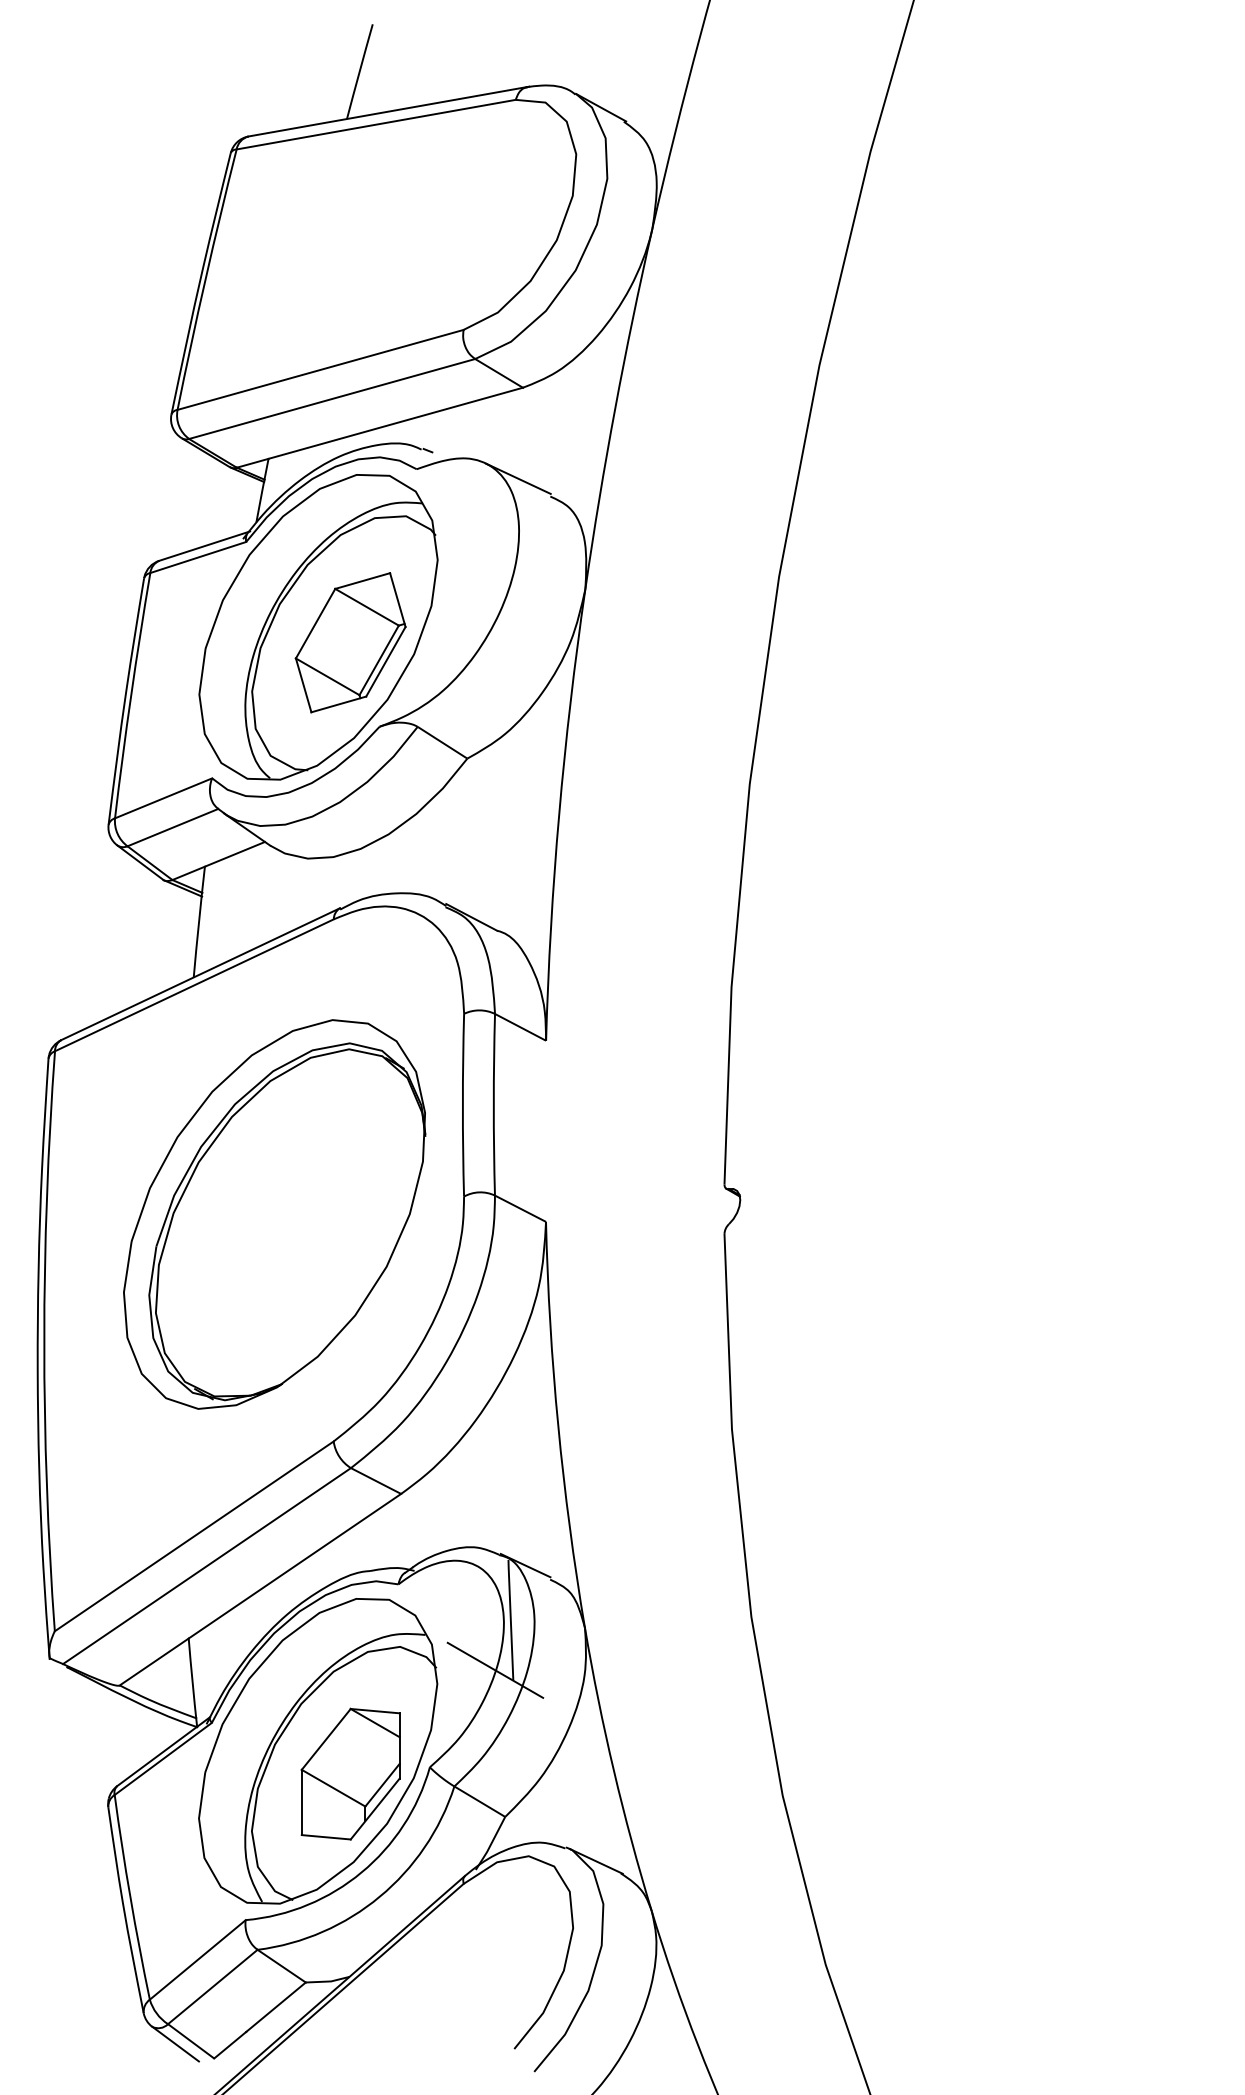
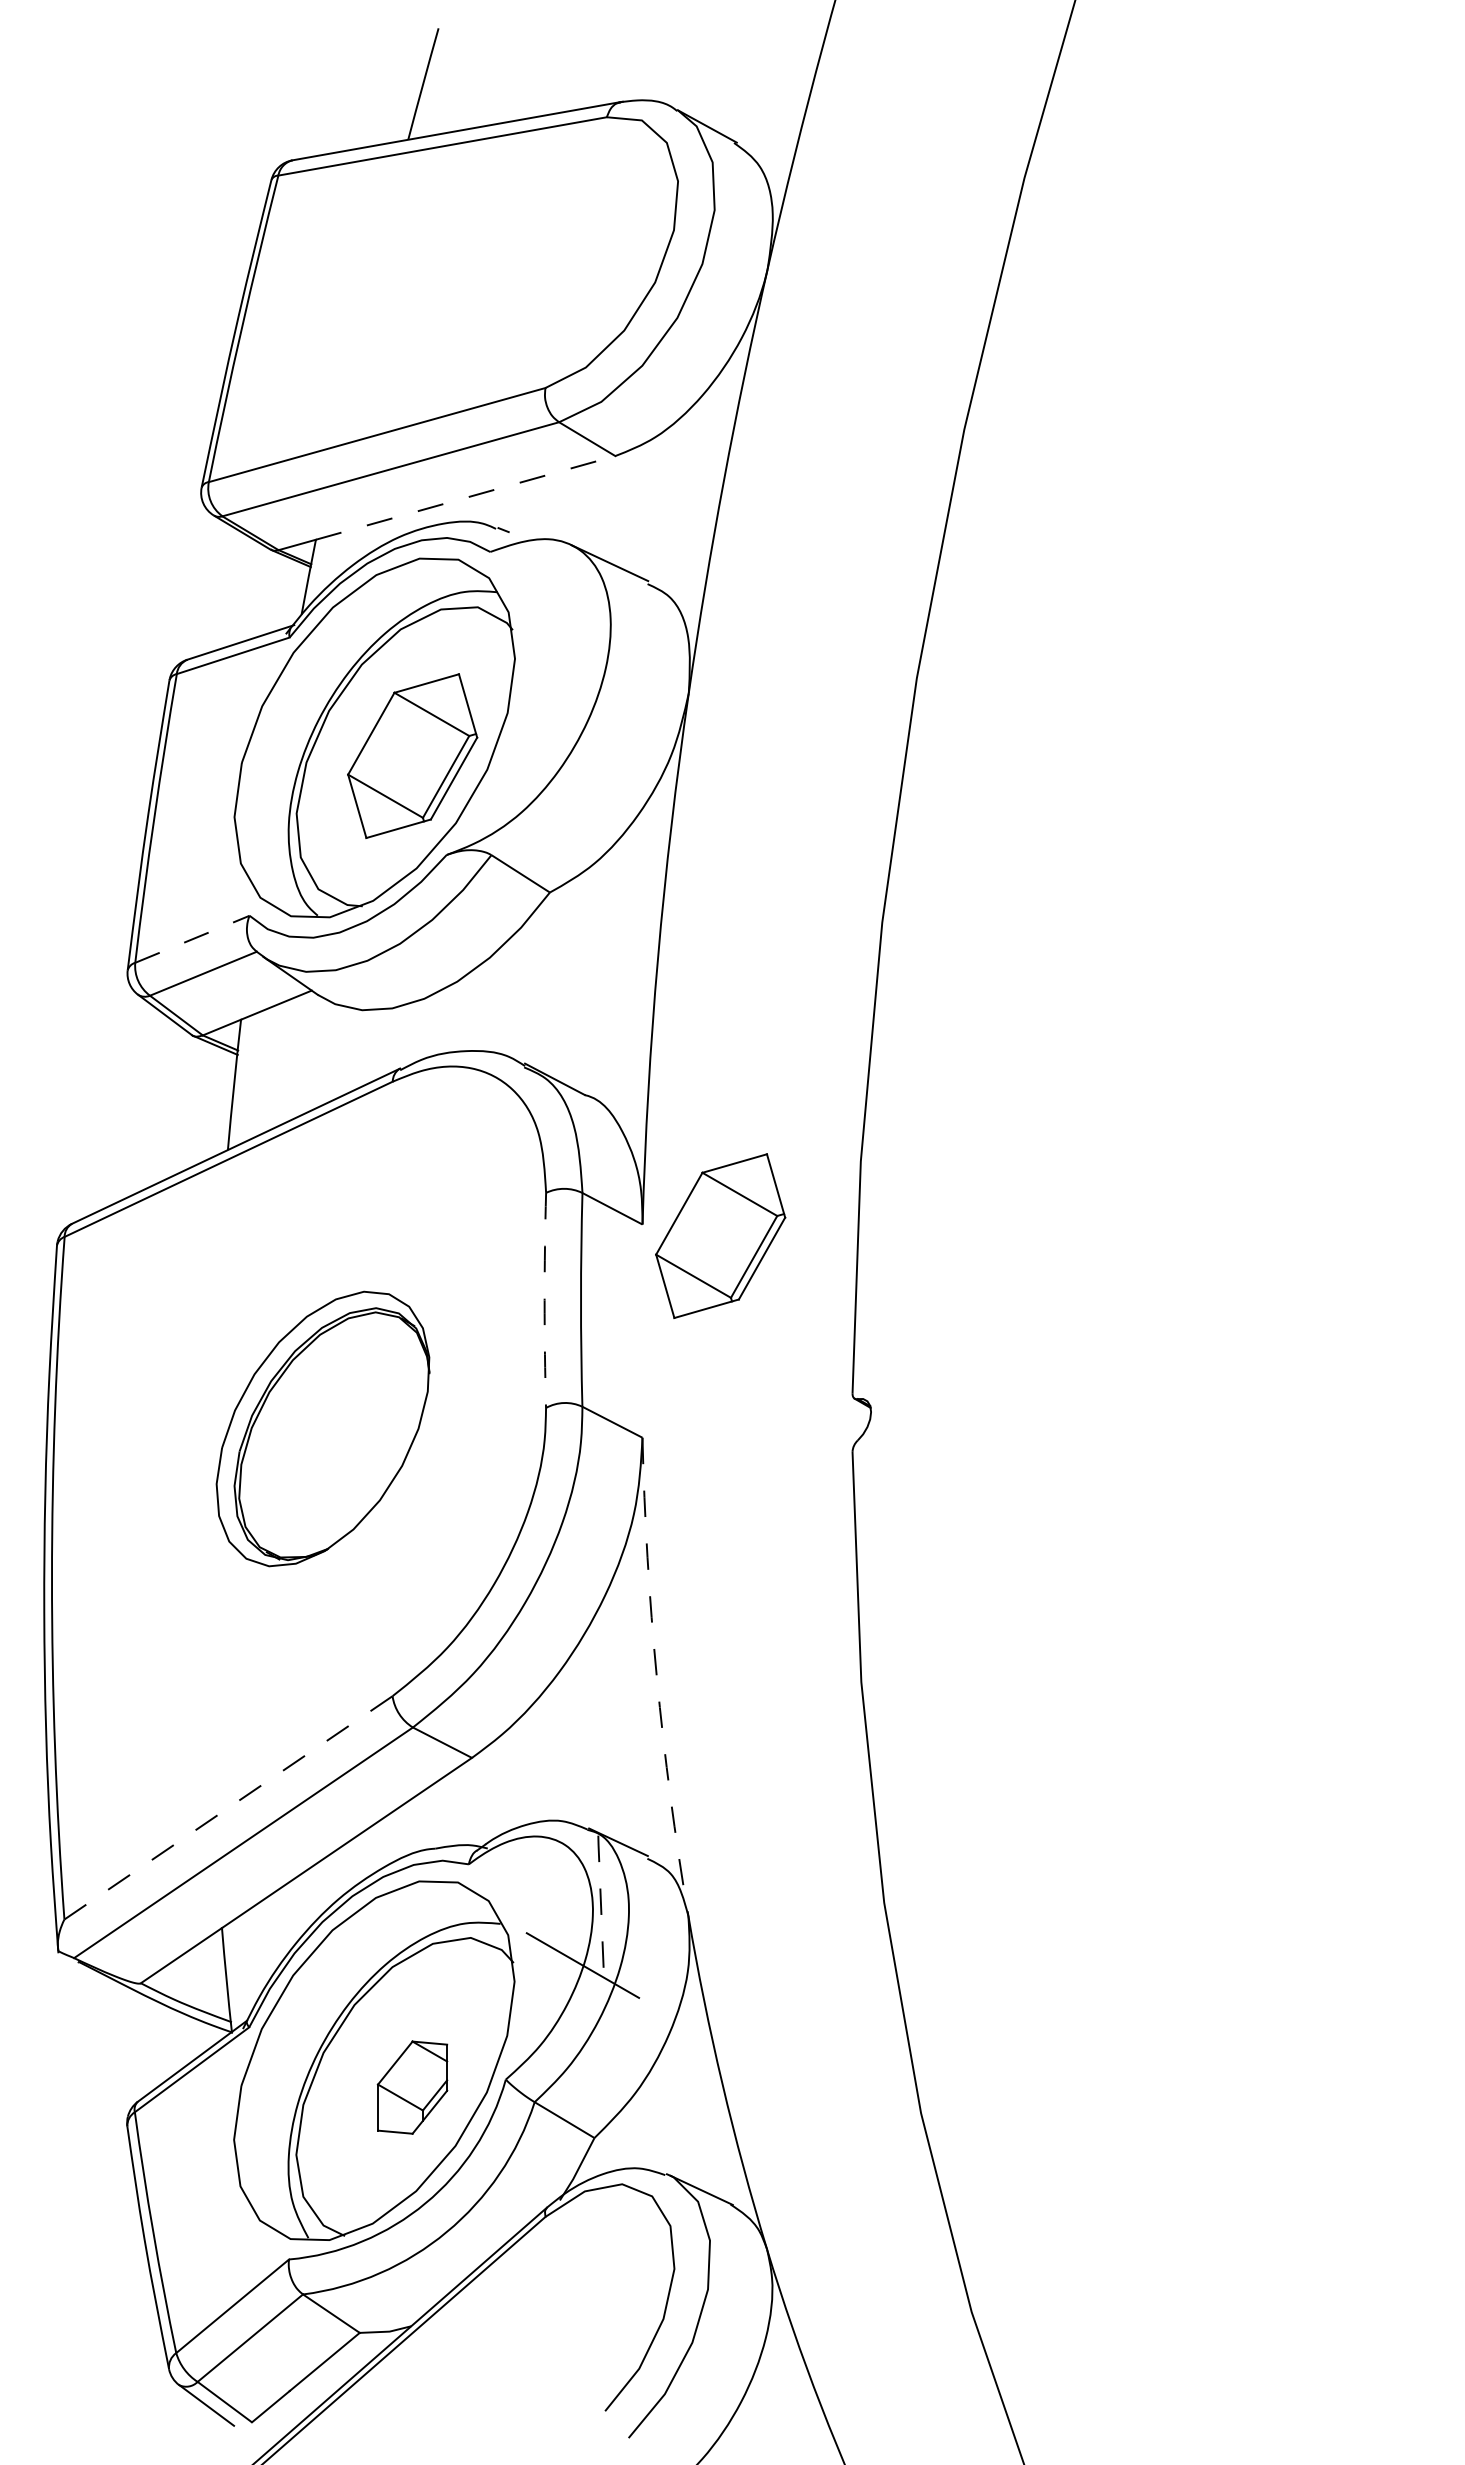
line: (396, 422) -> (466, 497), solid -> dashed
line: (163, 798) -> (192, 939), solid -> dashed
part: (612, 1050) -> (720, 1235), added
arc: (462, 1105) -> (544, 1300), solid -> dashed
part: (274, 1214) -> (322, 1428), size x0.6
arc: (557, 1425) -> (656, 1677), solid -> dashed
line: (194, 1536) -> (228, 1807), solid -> dashed
line: (511, 1619) -> (601, 1905), solid -> dashed
part: (350, 1773) -> (412, 2087), size x0.6

